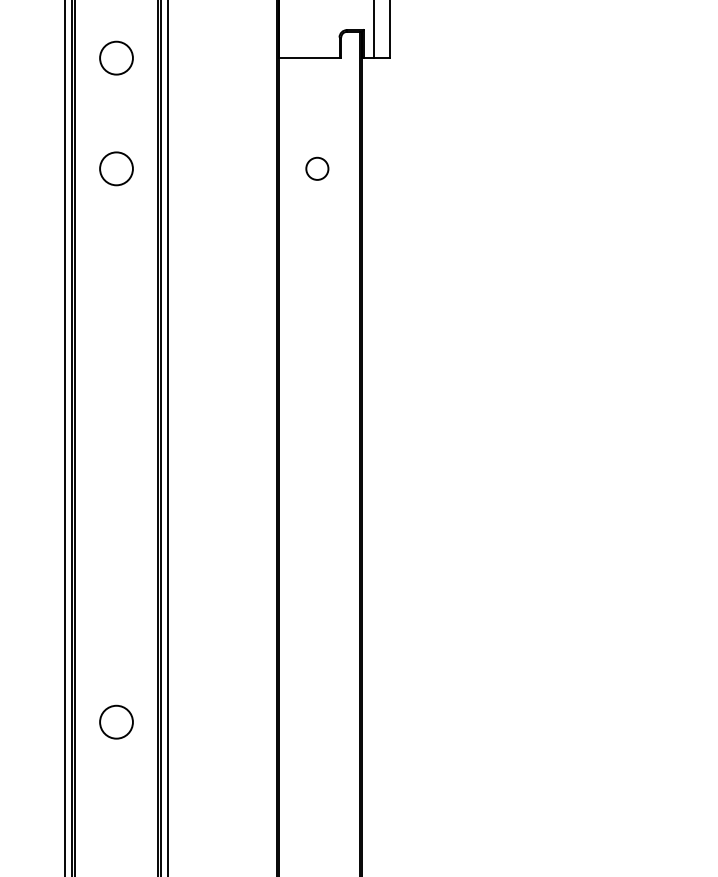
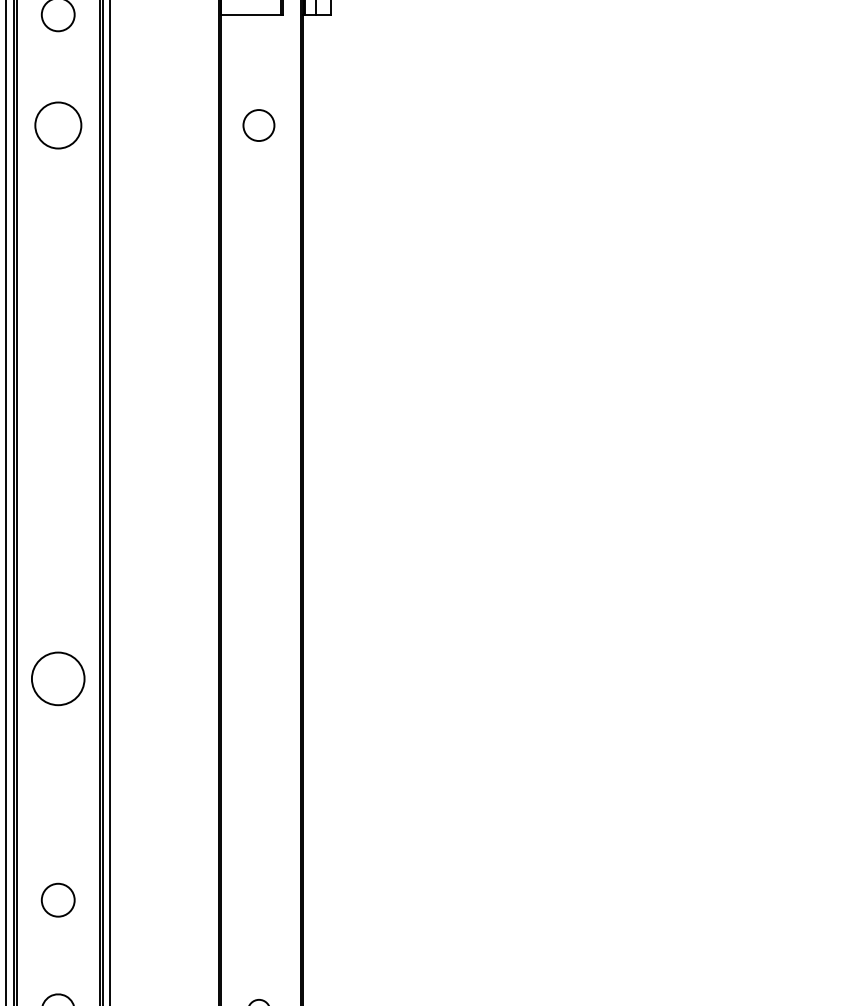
circle: (115, 168) -> (57, 125), size x1.4
circle: (317, 168) -> (259, 125), size x1.4
circle: (115, 721) -> (57, 678), size x1.6

